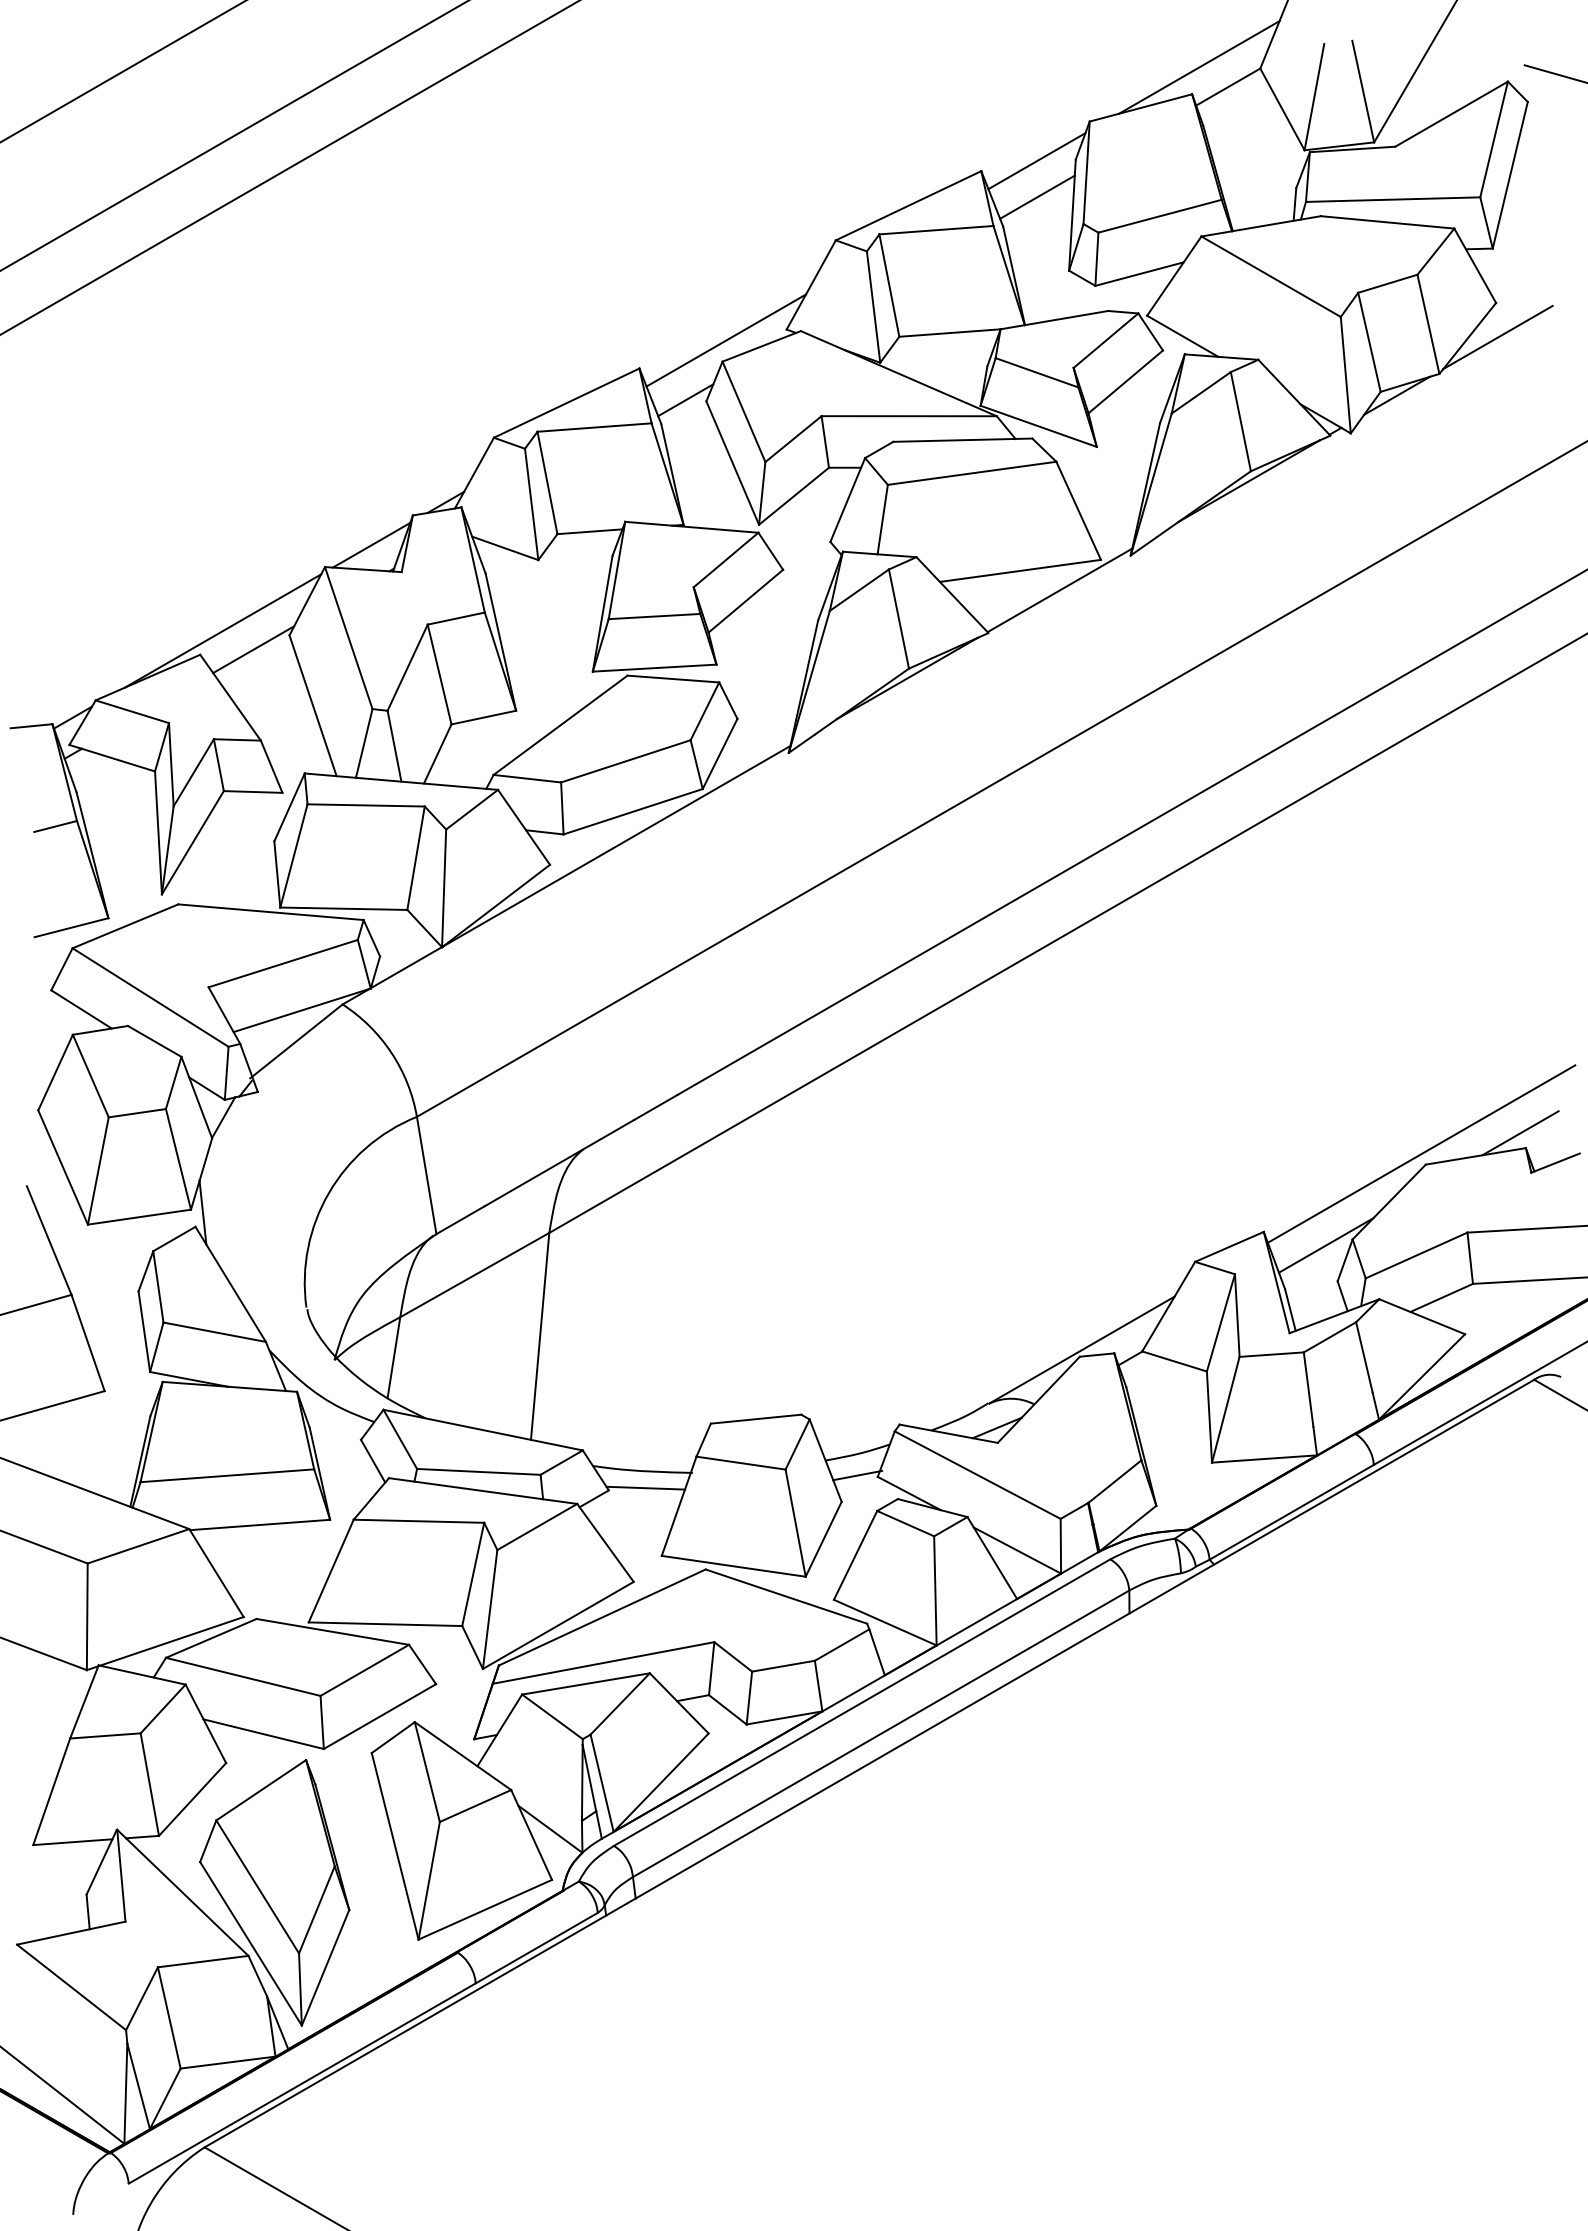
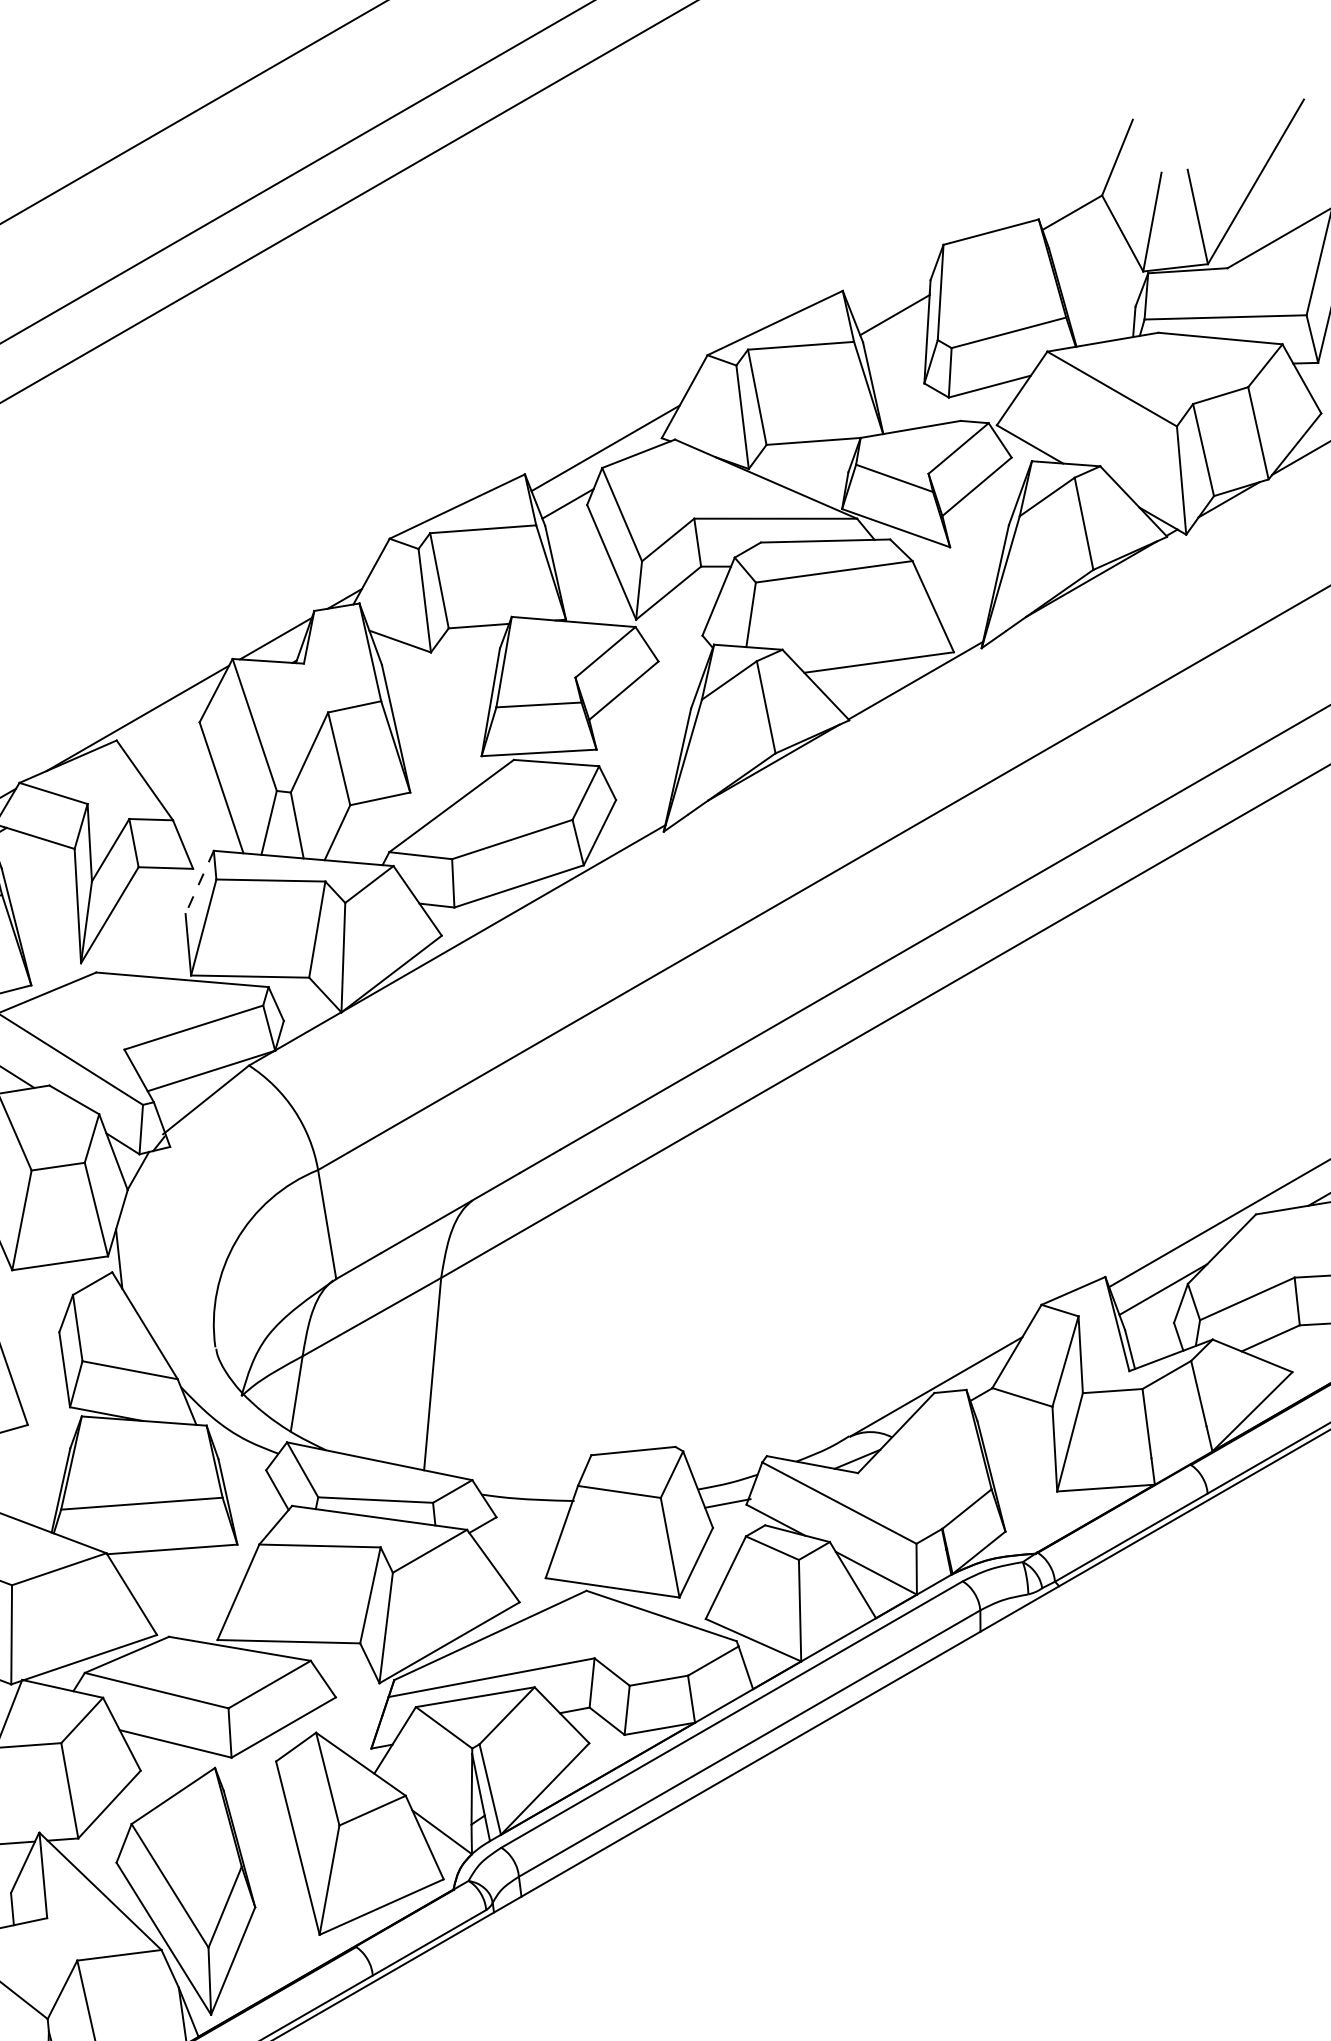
line: (1199, 67) -> (1045, 194), removed
line: (1036, 161) -> (894, 281), removed
line: (253, 649) -> (166, 735), removed
line: (289, 807) -> (199, 882), solid -> dashed
line: (645, 1487) -> (530, 1514), removed

